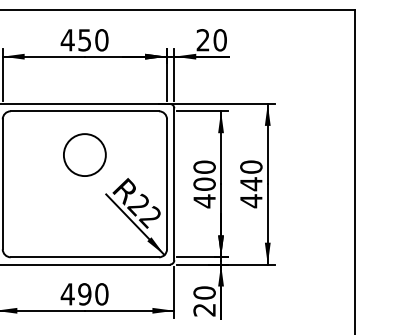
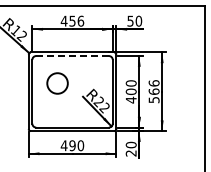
text: (101, 38) -> (80, 20), 450 -> 456
text: (203, 38) -> (130, 20), 20 -> 50
line: (86, 112) -> (73, 56), solid -> dashed
circle: (84, 155) -> (57, 83), moved
text: (250, 183) -> (153, 91), 440 -> 566

